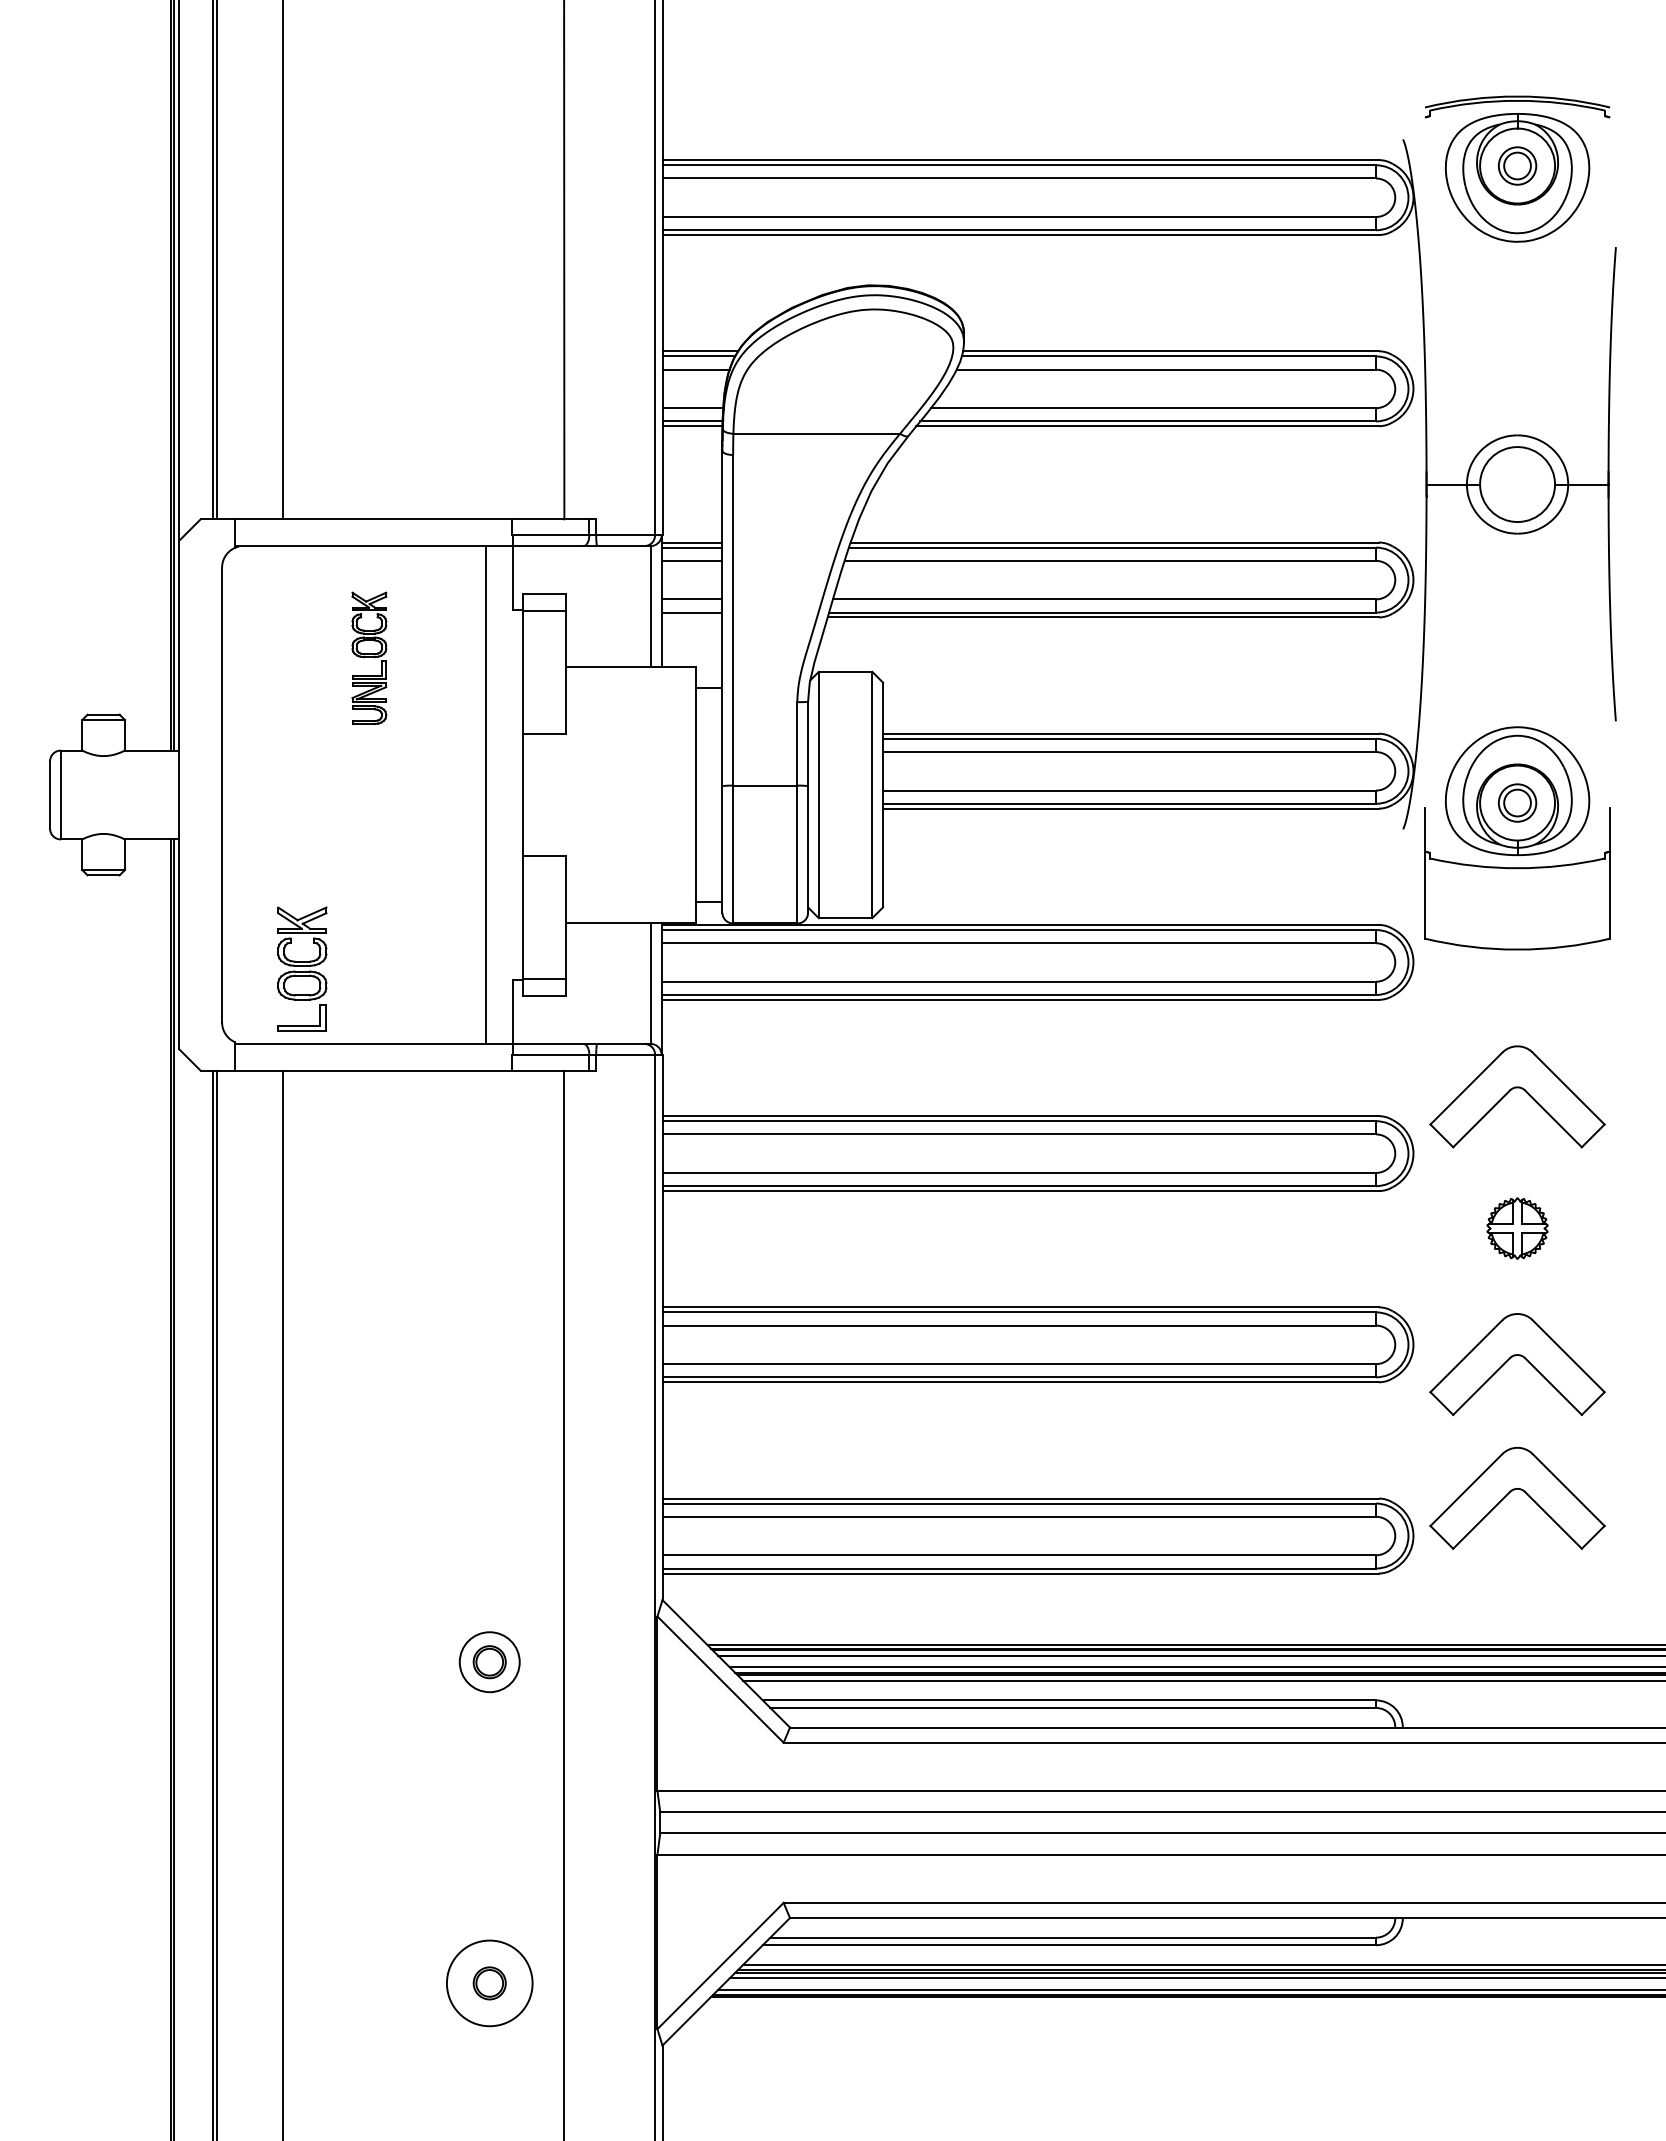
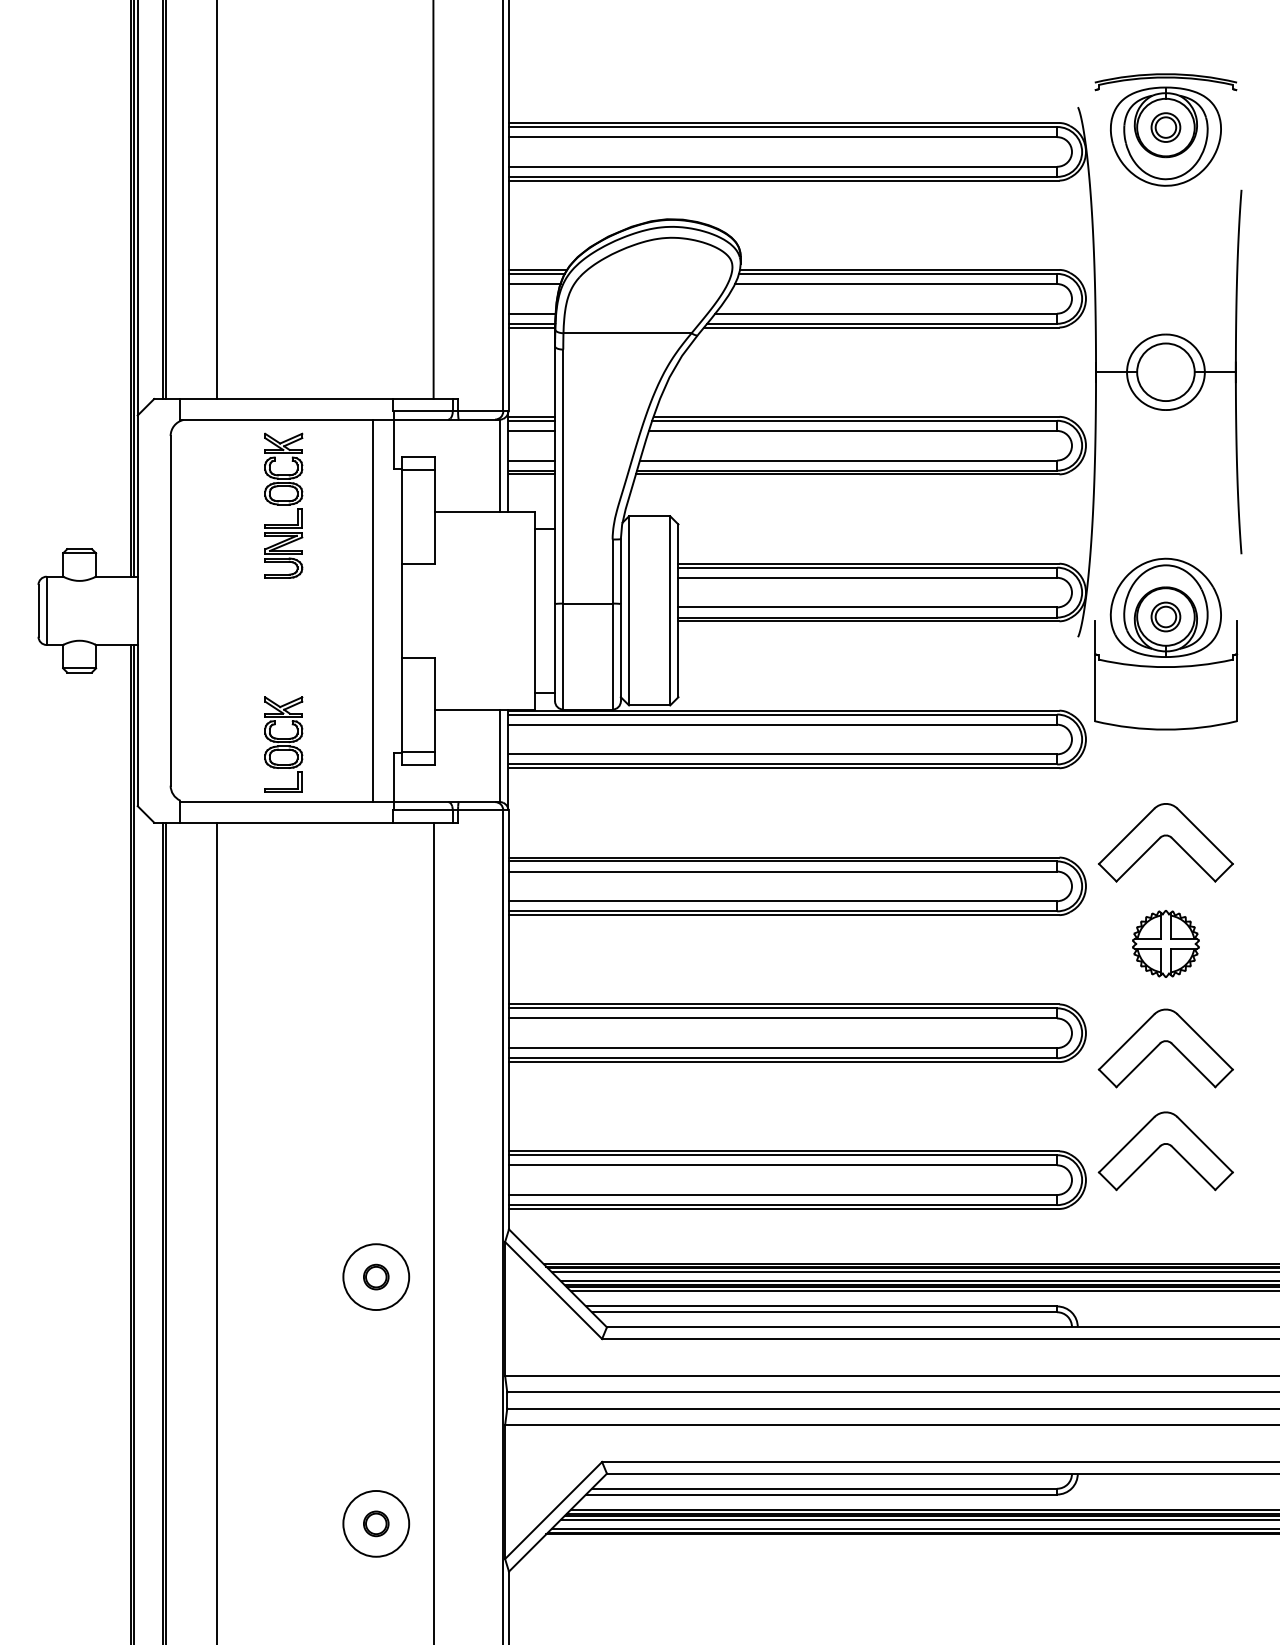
line: (692, 617) -> (532, 474), added
part: (369, 658) -> (283, 505), size x1.43
part: (302, 968) -> (283, 744), moved
part: (1517, 1228) -> (1165, 943), size x1.43
circle: (489, 1662) -> (376, 1277), size x1.43

